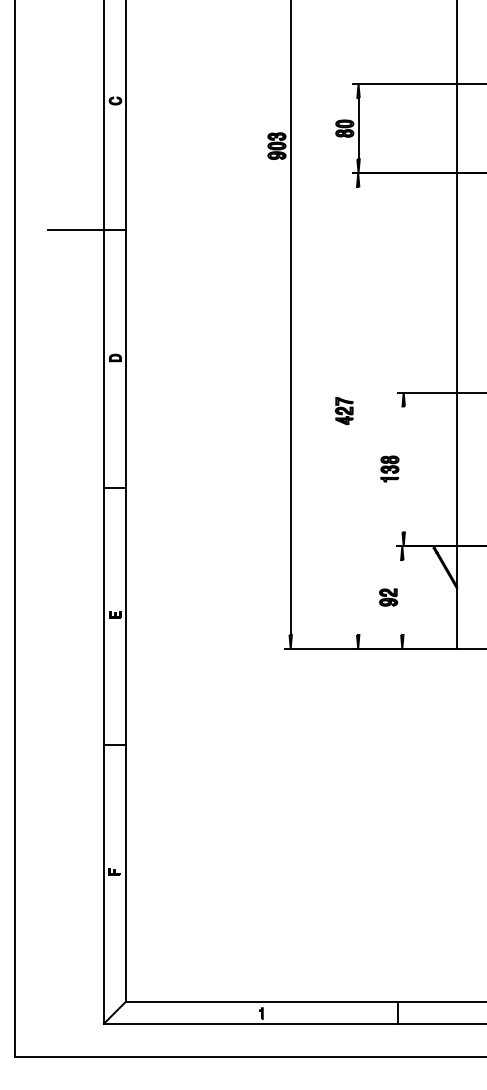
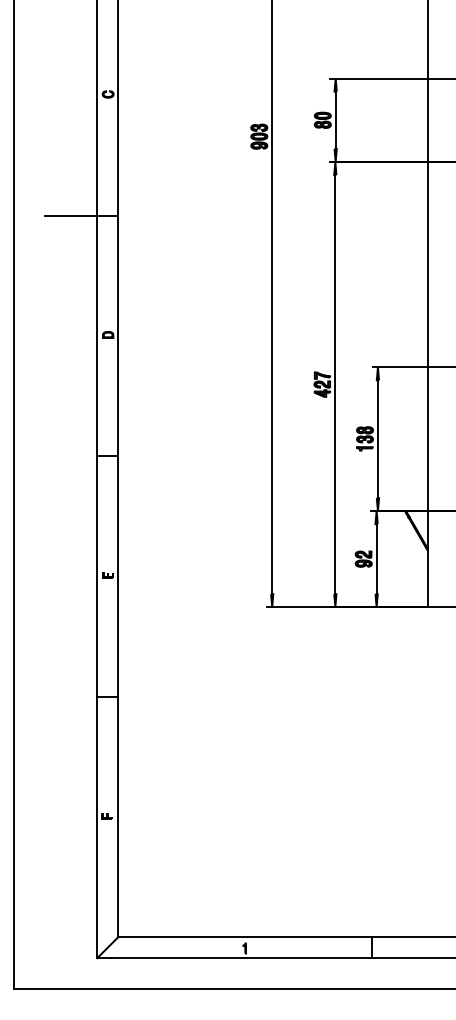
line: (358, 410) -> (335, 384), added
line: (403, 469) -> (377, 439), added
line: (402, 597) -> (376, 559), added

